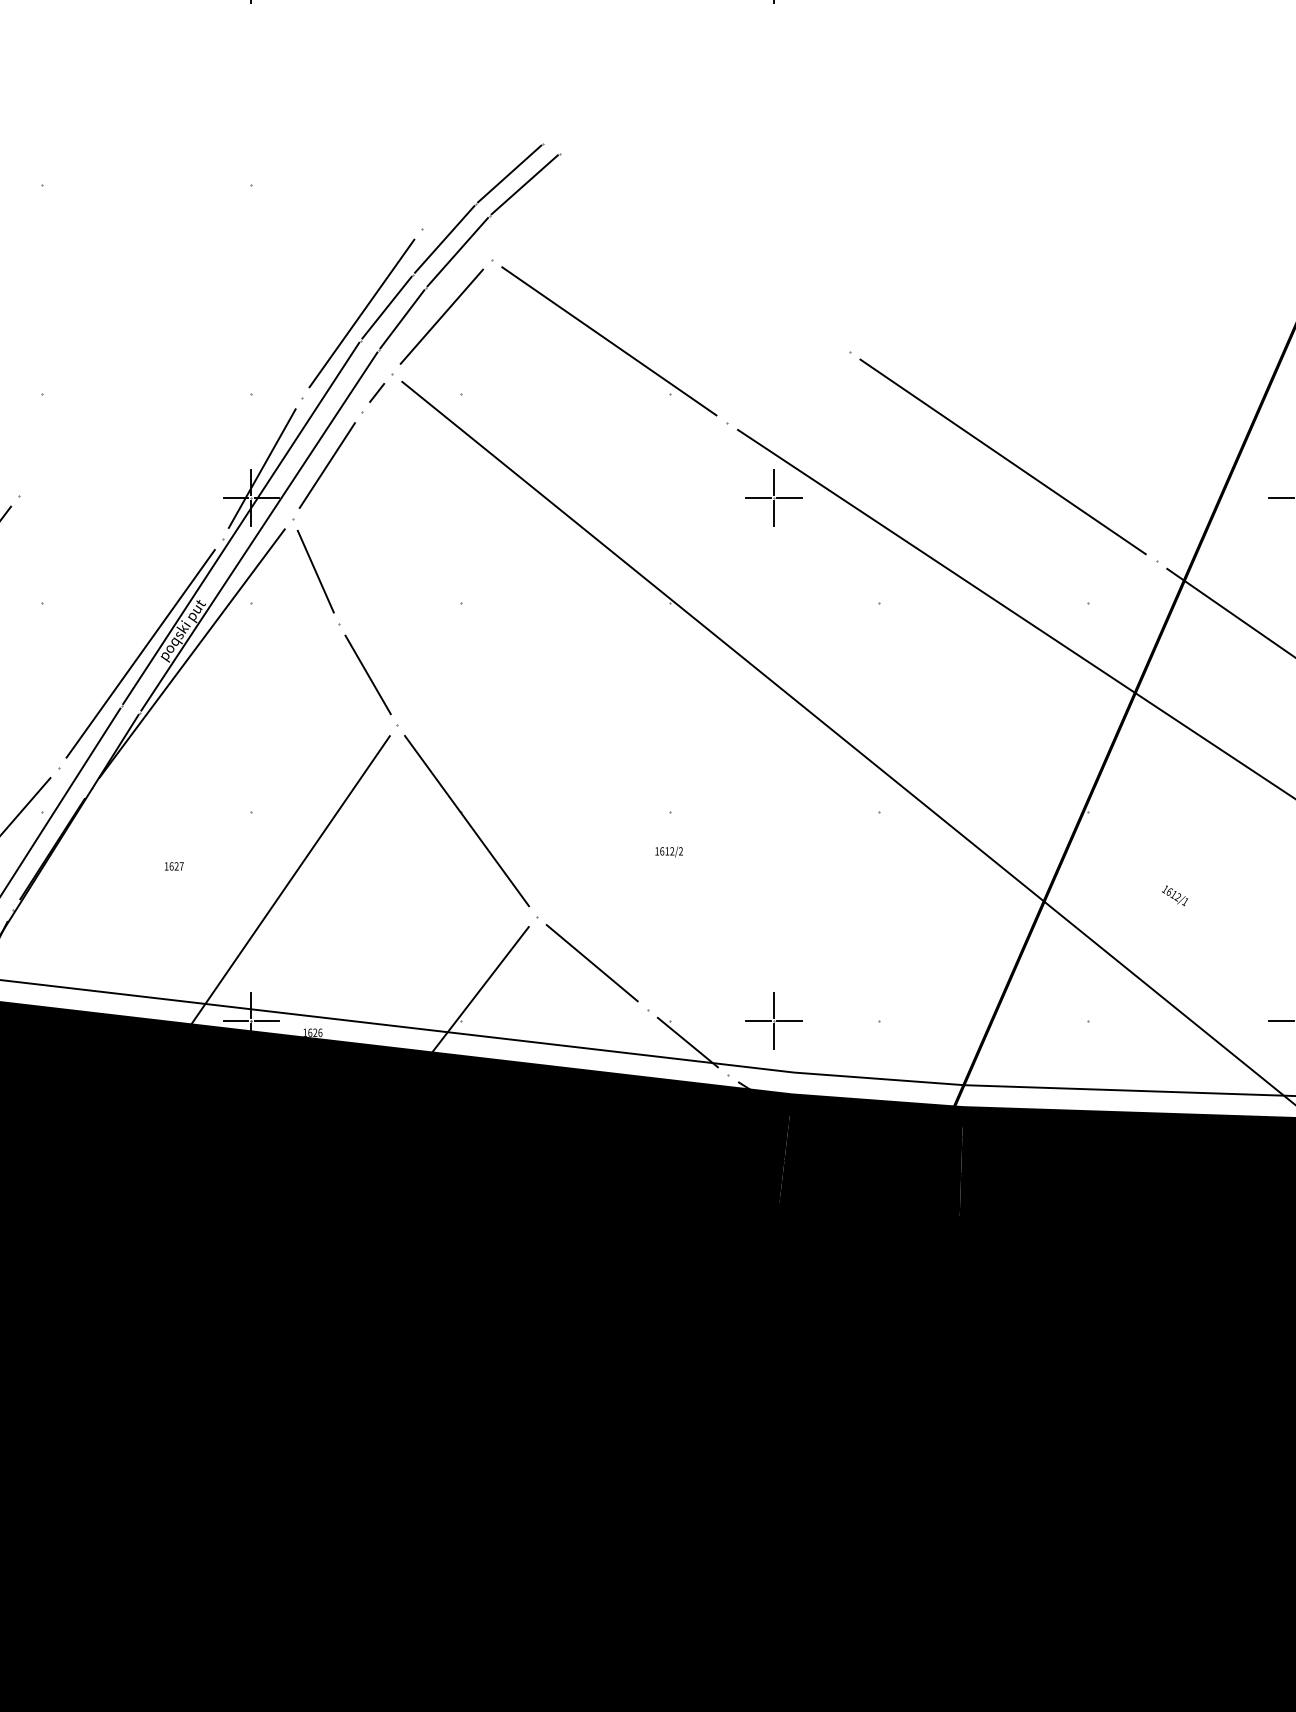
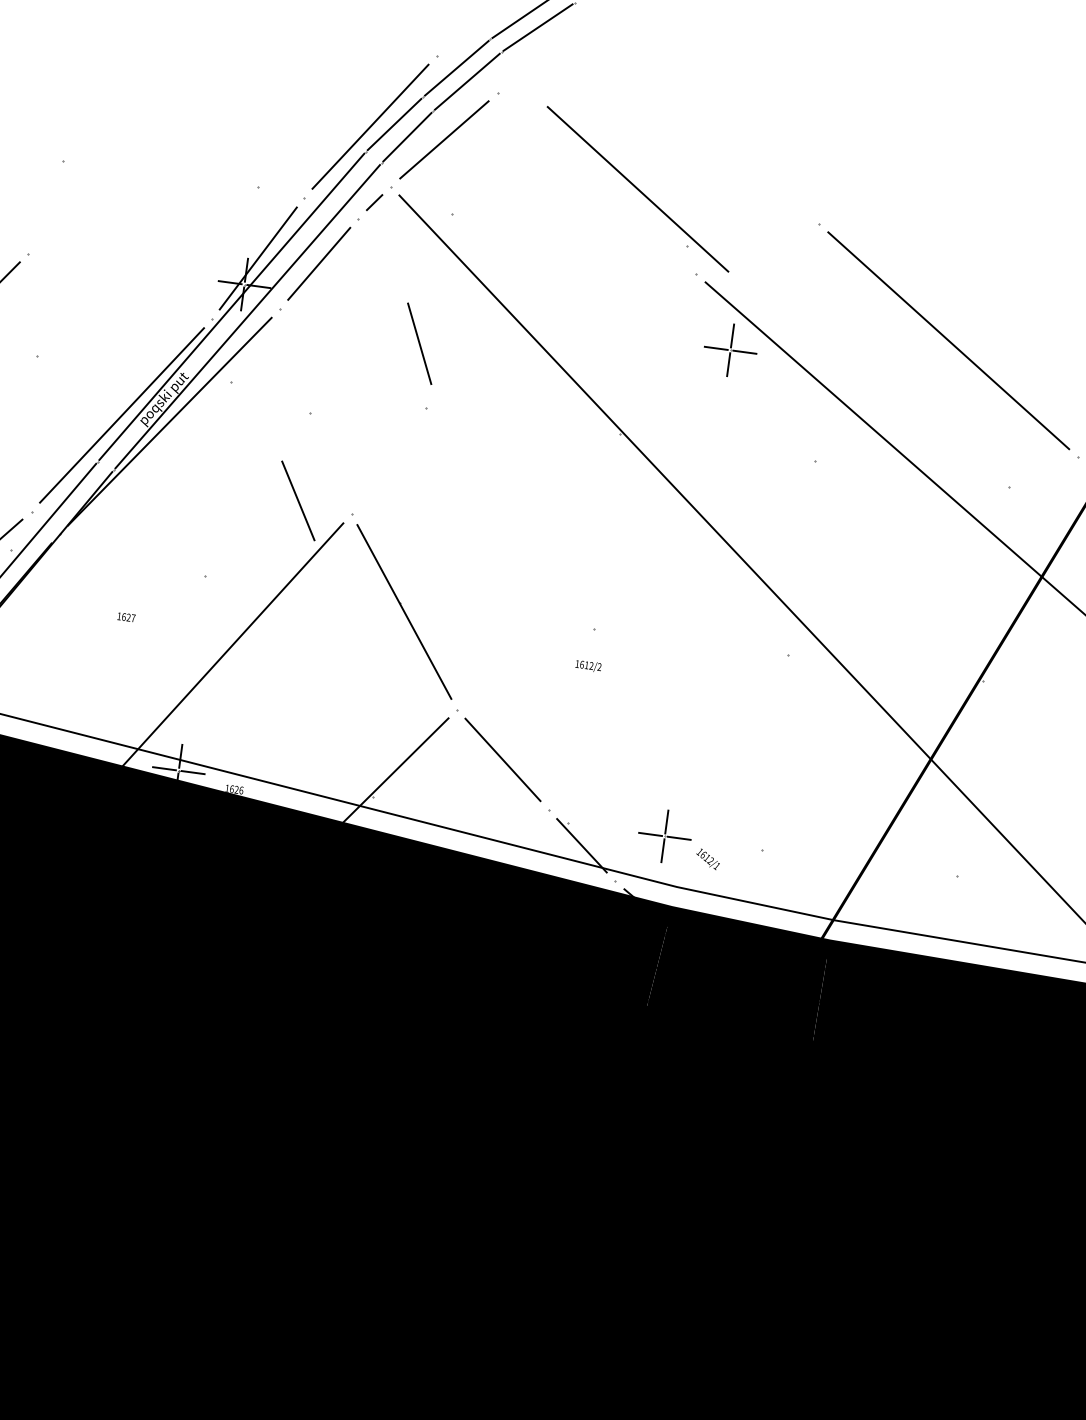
part: (609, 341) -> (638, 189), moved
line: (315, 571) -> (419, 343), moved
line: (367, 674) -> (297, 500), moved
text: (1174, 895) -> (707, 858), moved

